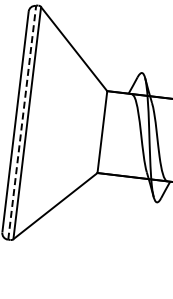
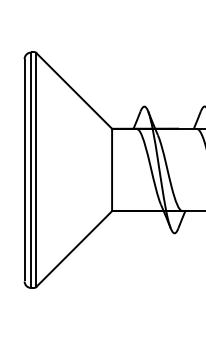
line: (22, 122) -> (31, 169), dashed -> solid

